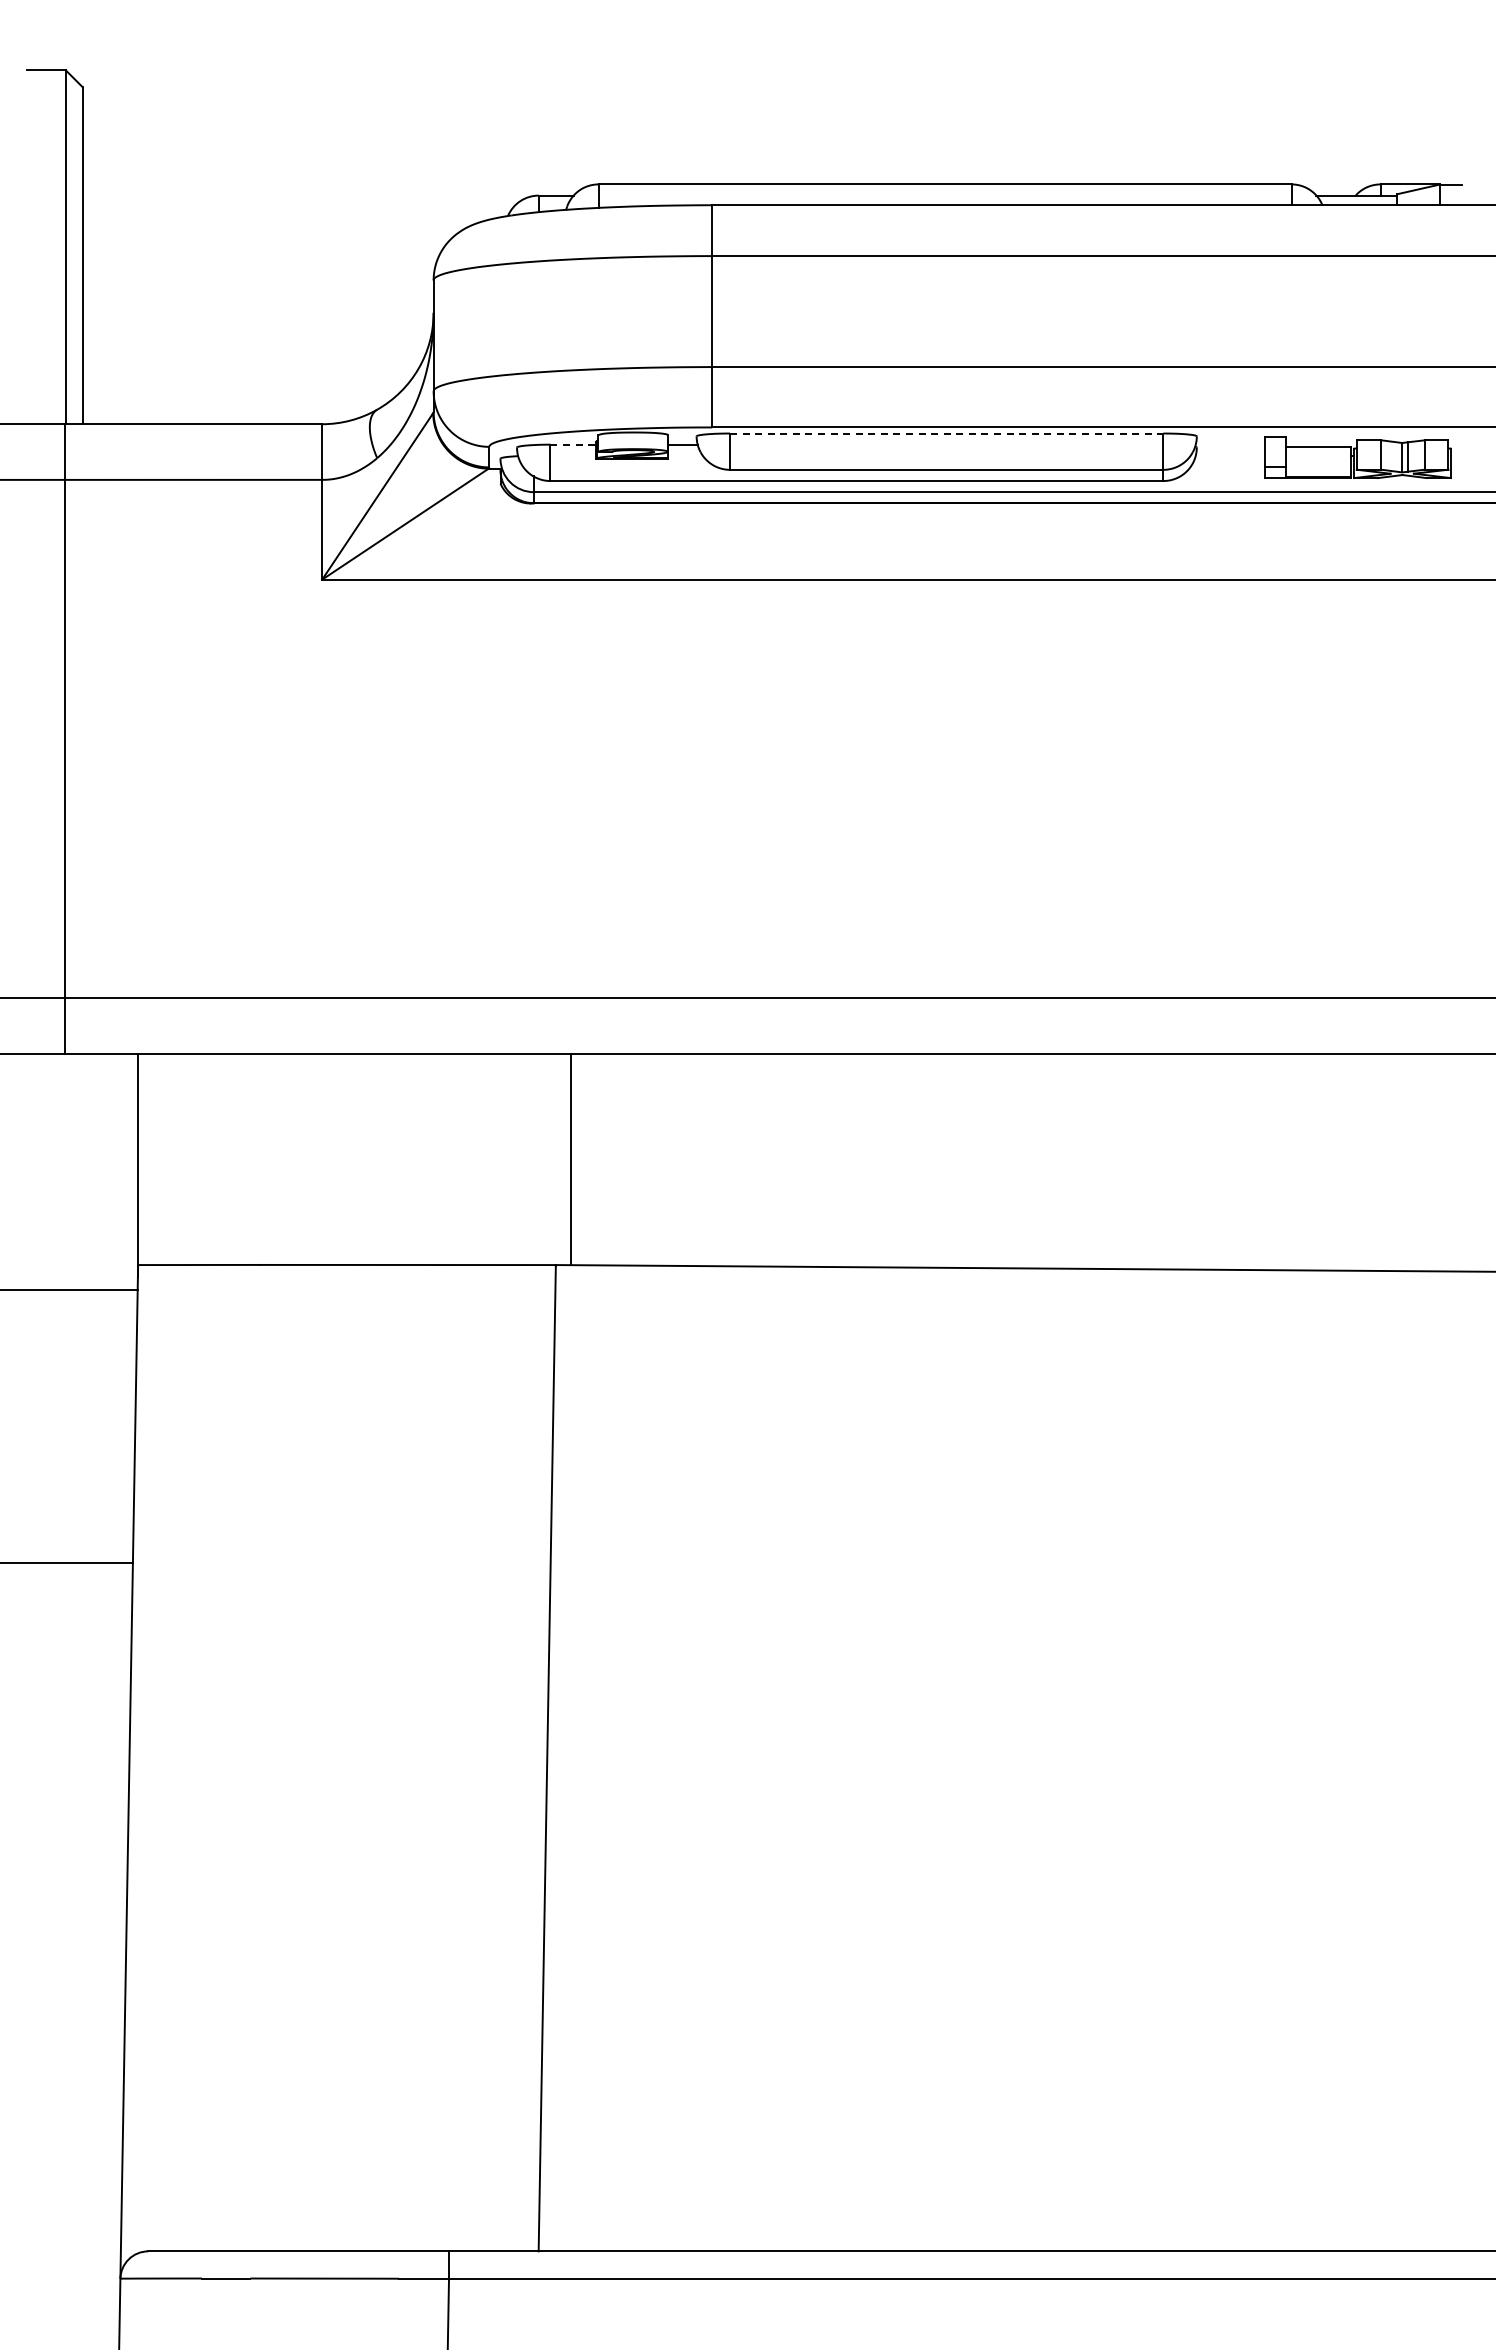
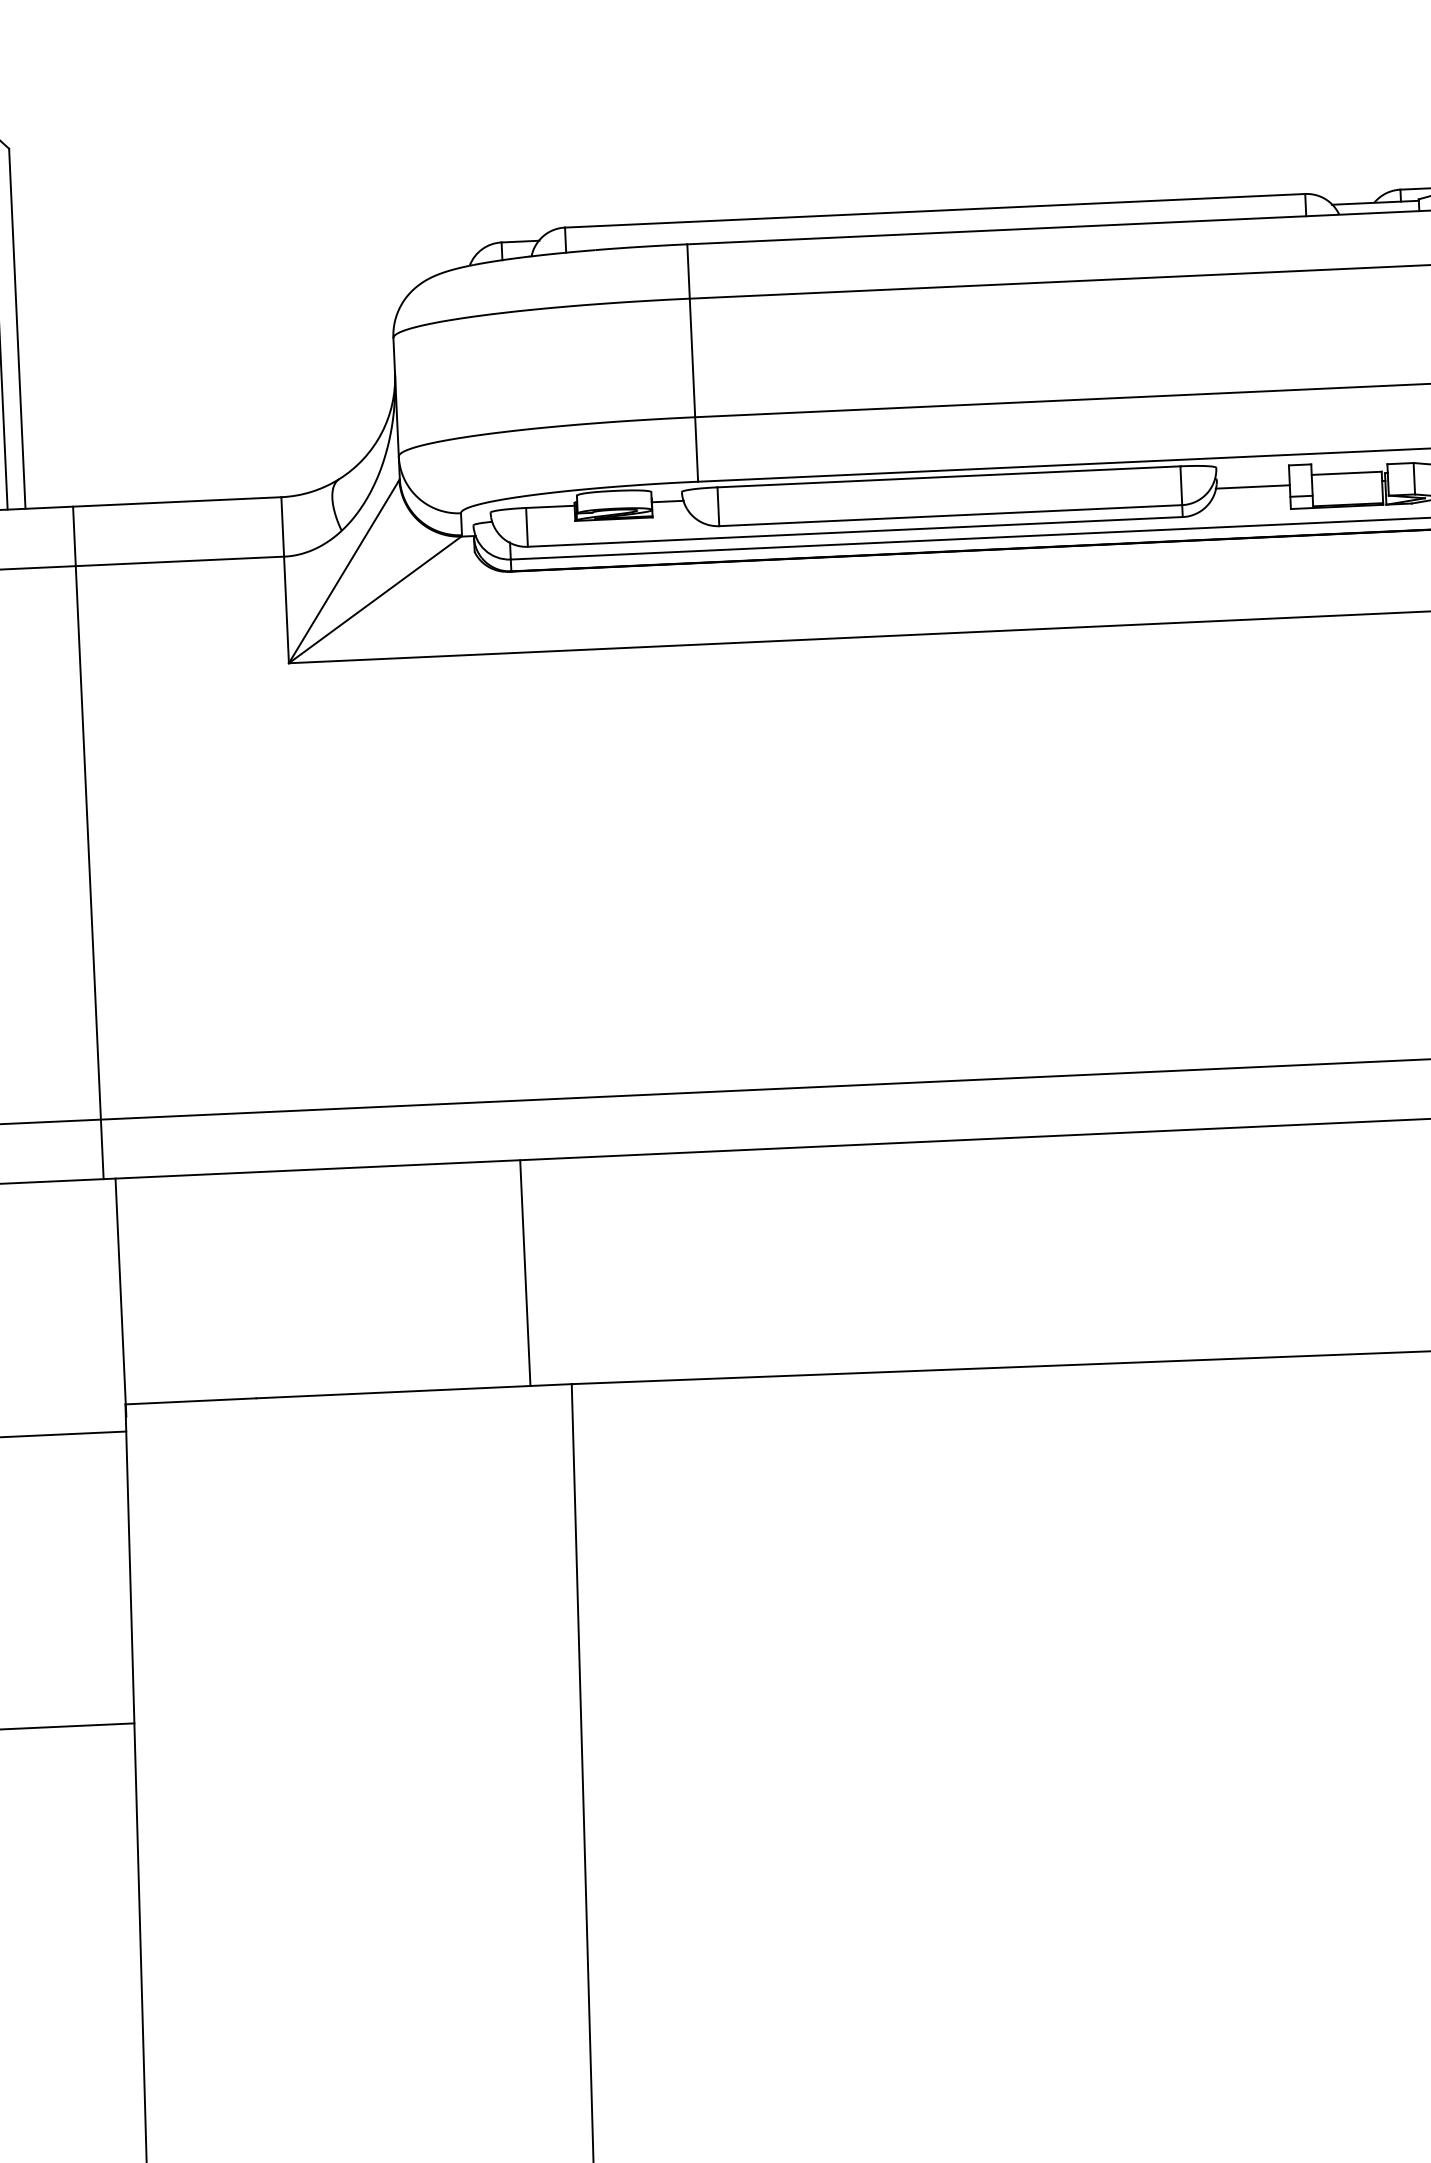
line: (946, 433) -> (948, 476), dashed -> solid
line: (573, 444) -> (550, 506), dashed -> solid
line: (1229, 455) -> (1252, 486), added
line: (65, 738) -> (88, 842), moved
line: (571, 1159) -> (525, 1273), moved

